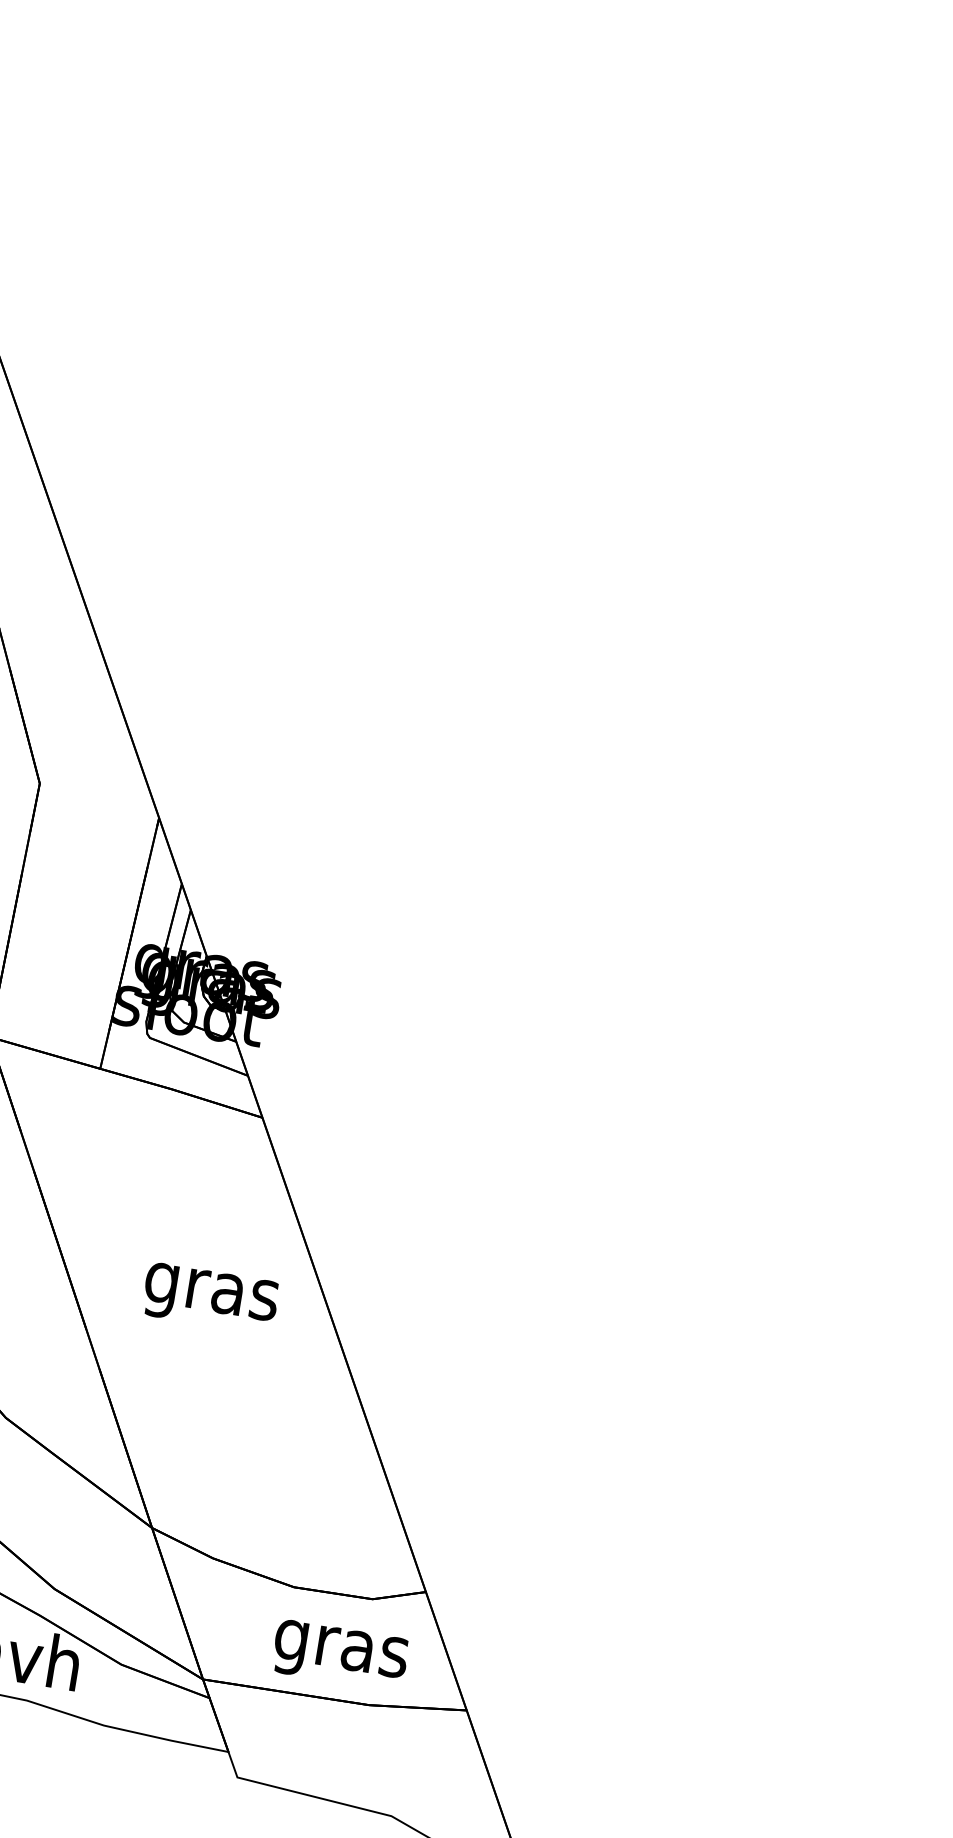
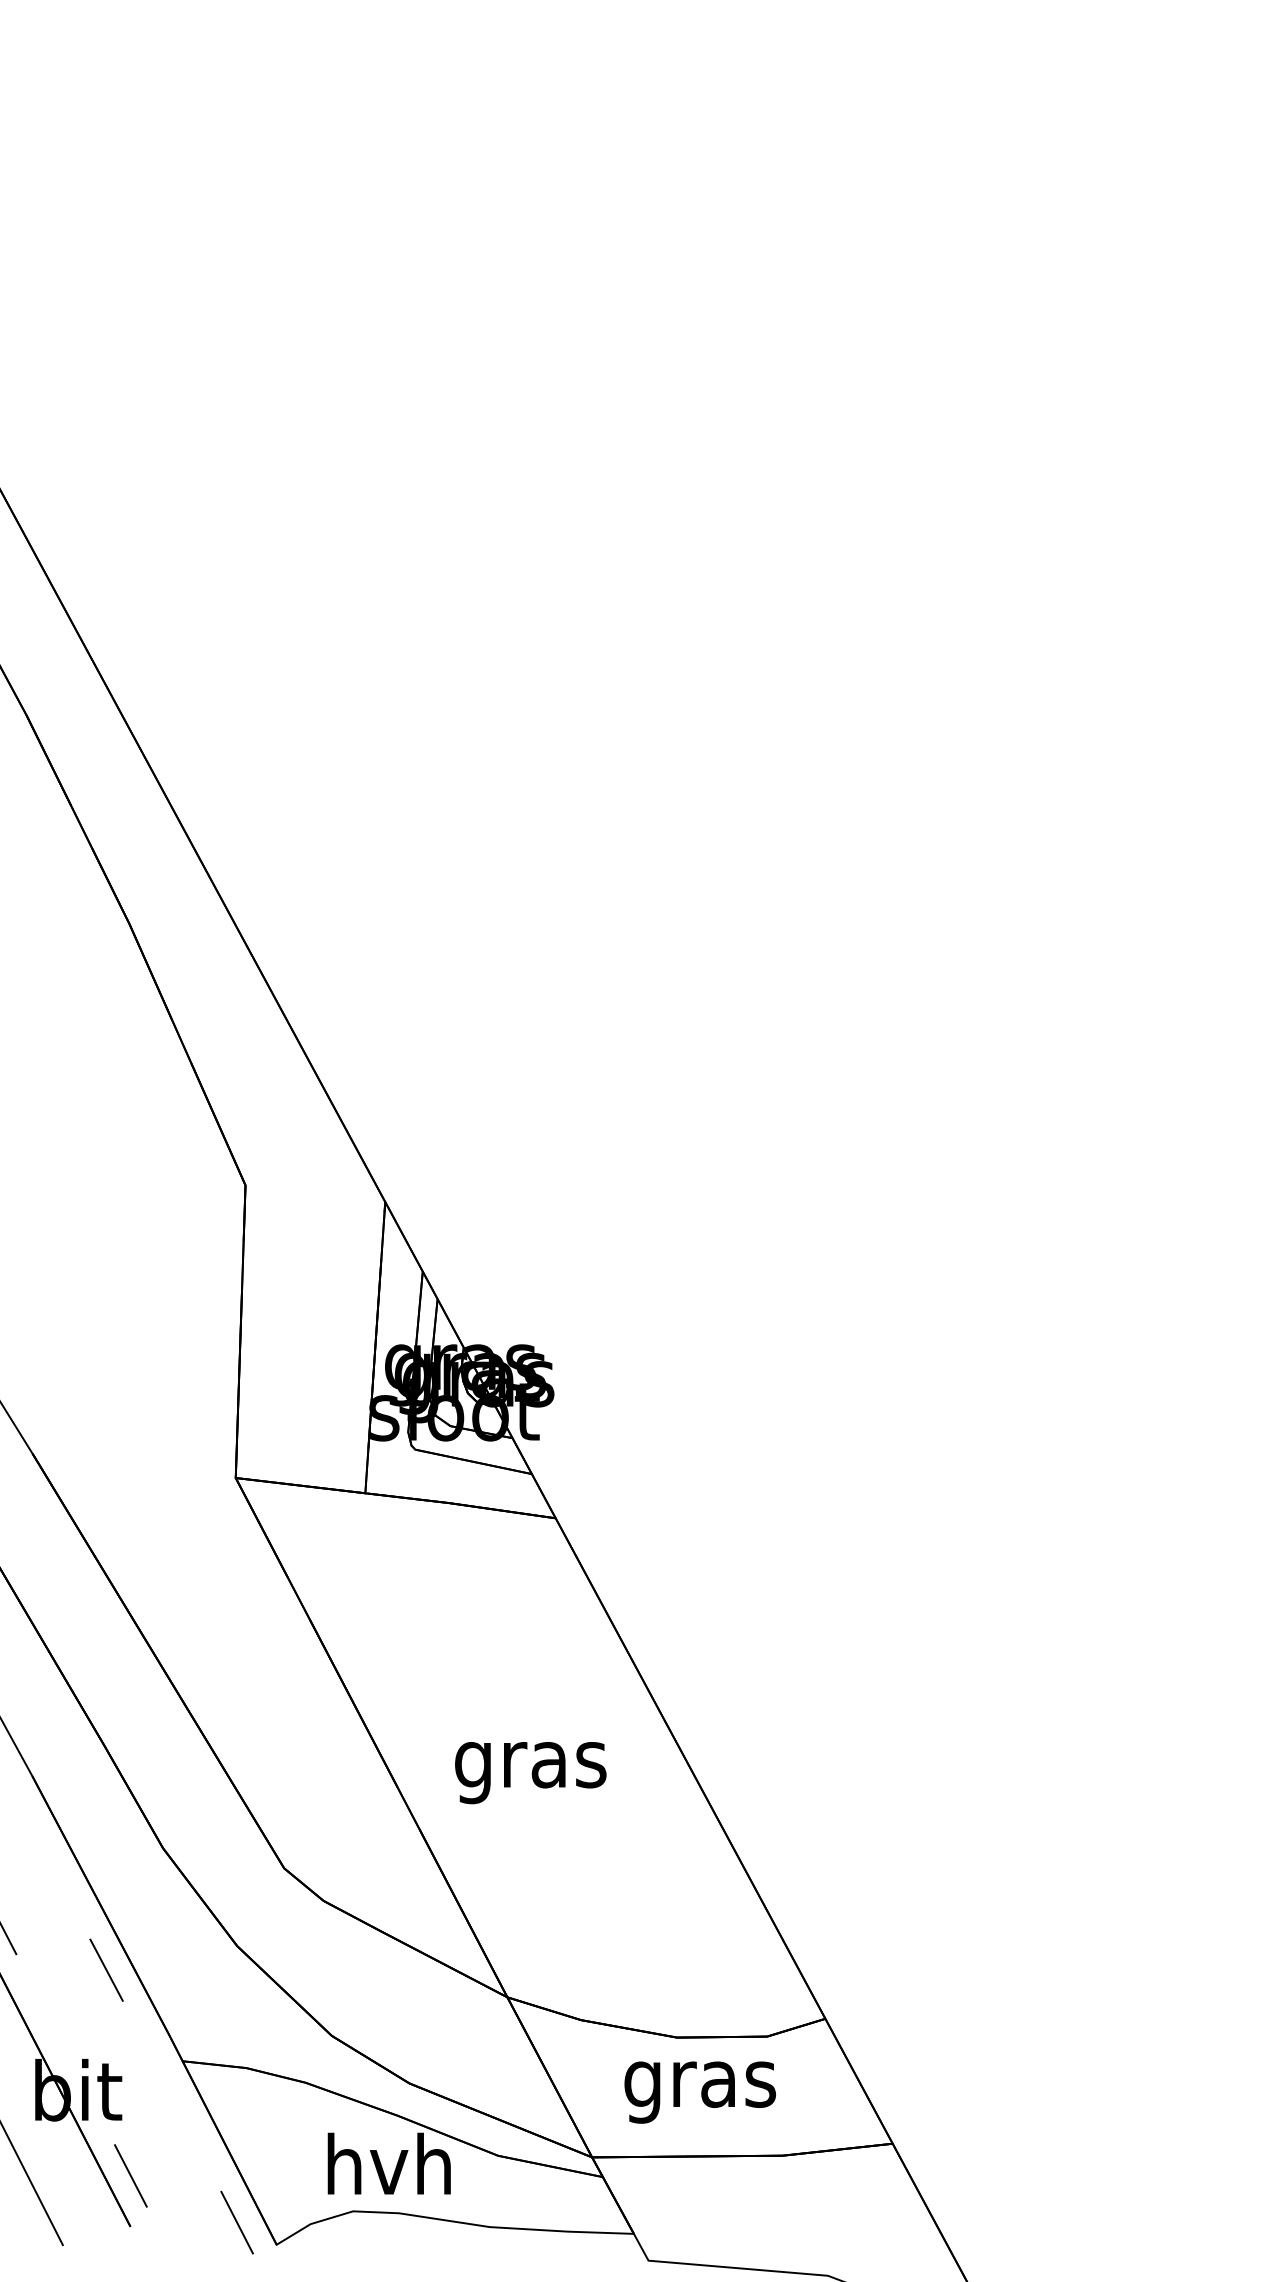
text: (210, 1298) -> (530, 1773), moved
text: (339, 1655) -> (699, 2092), moved

